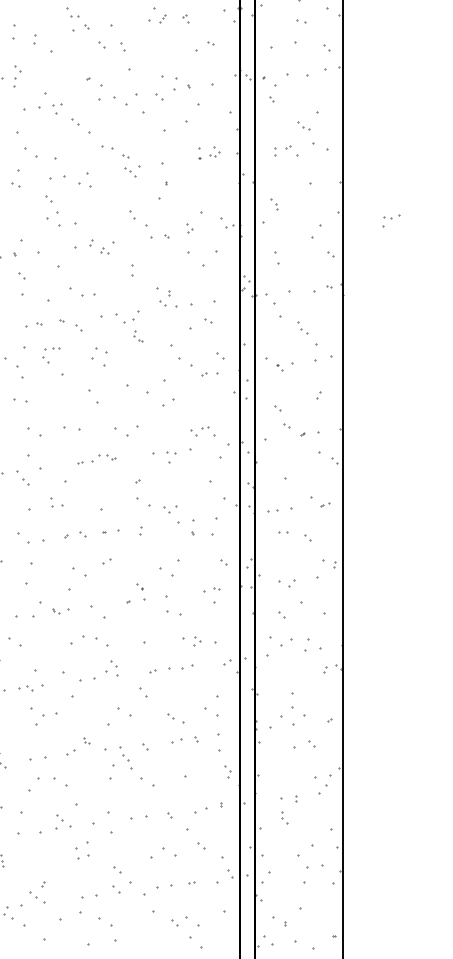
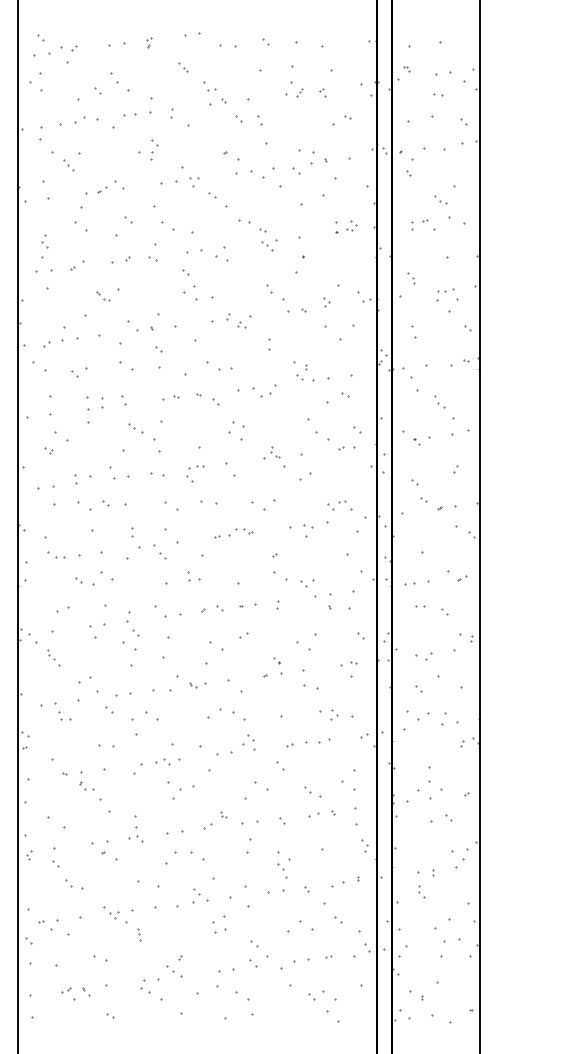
part: (391, 220) -> (445, 294), moved
part: (138, 336) -> (275, 452), moved
part: (53, 348) -> (197, 467), moved
part: (127, 761) -> (282, 870), moved

